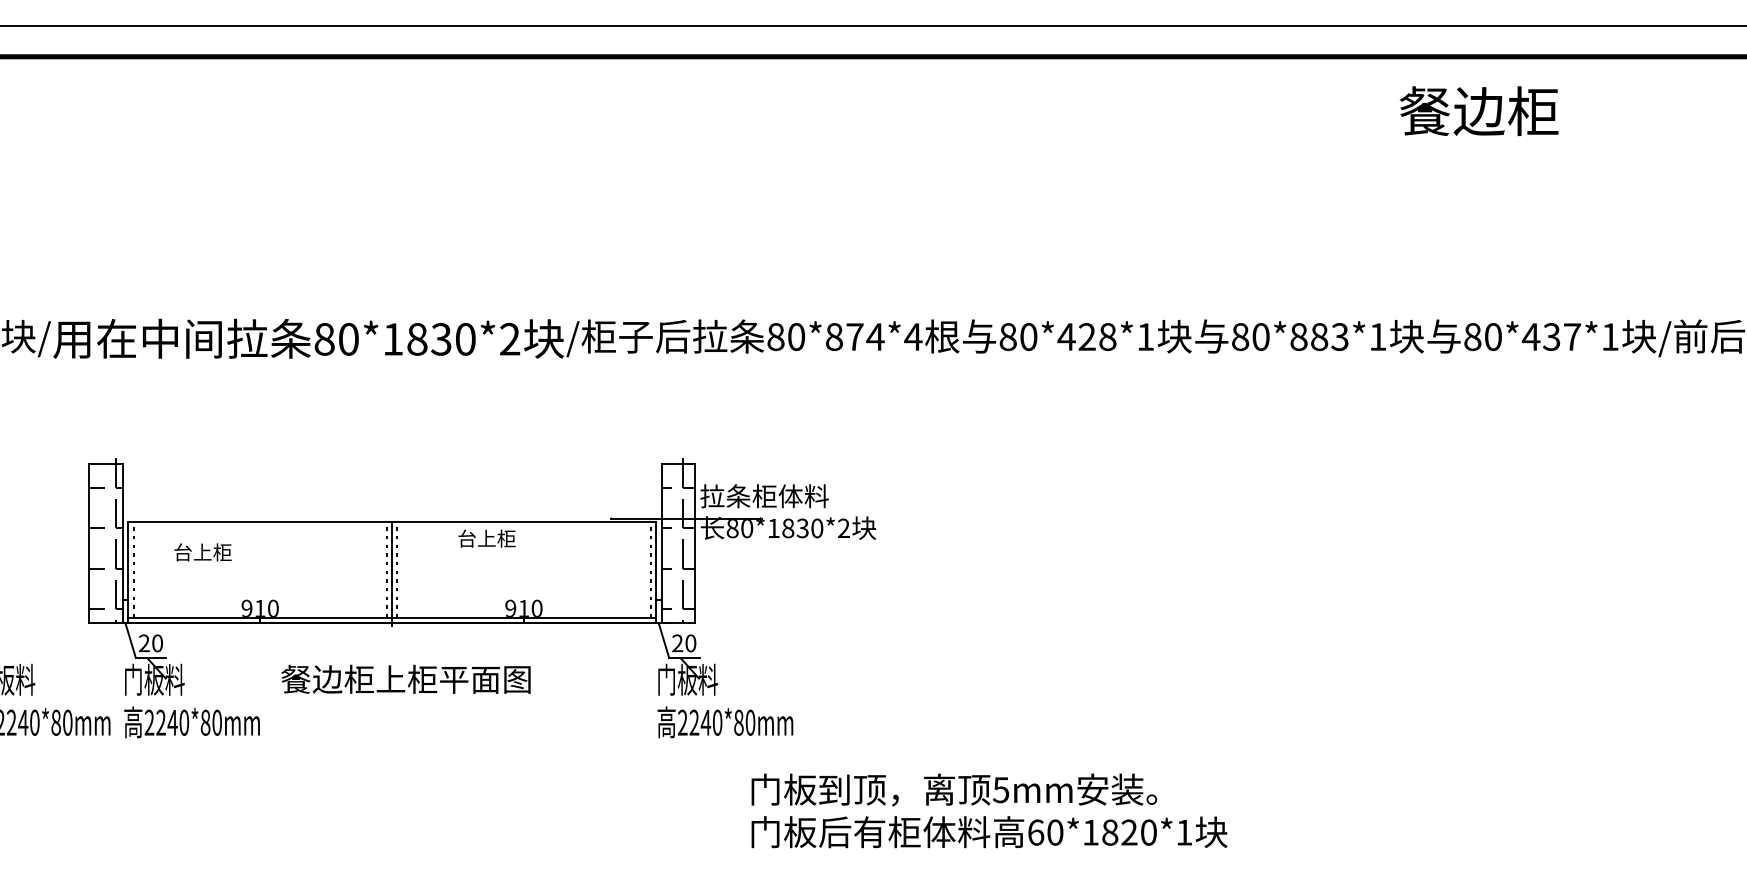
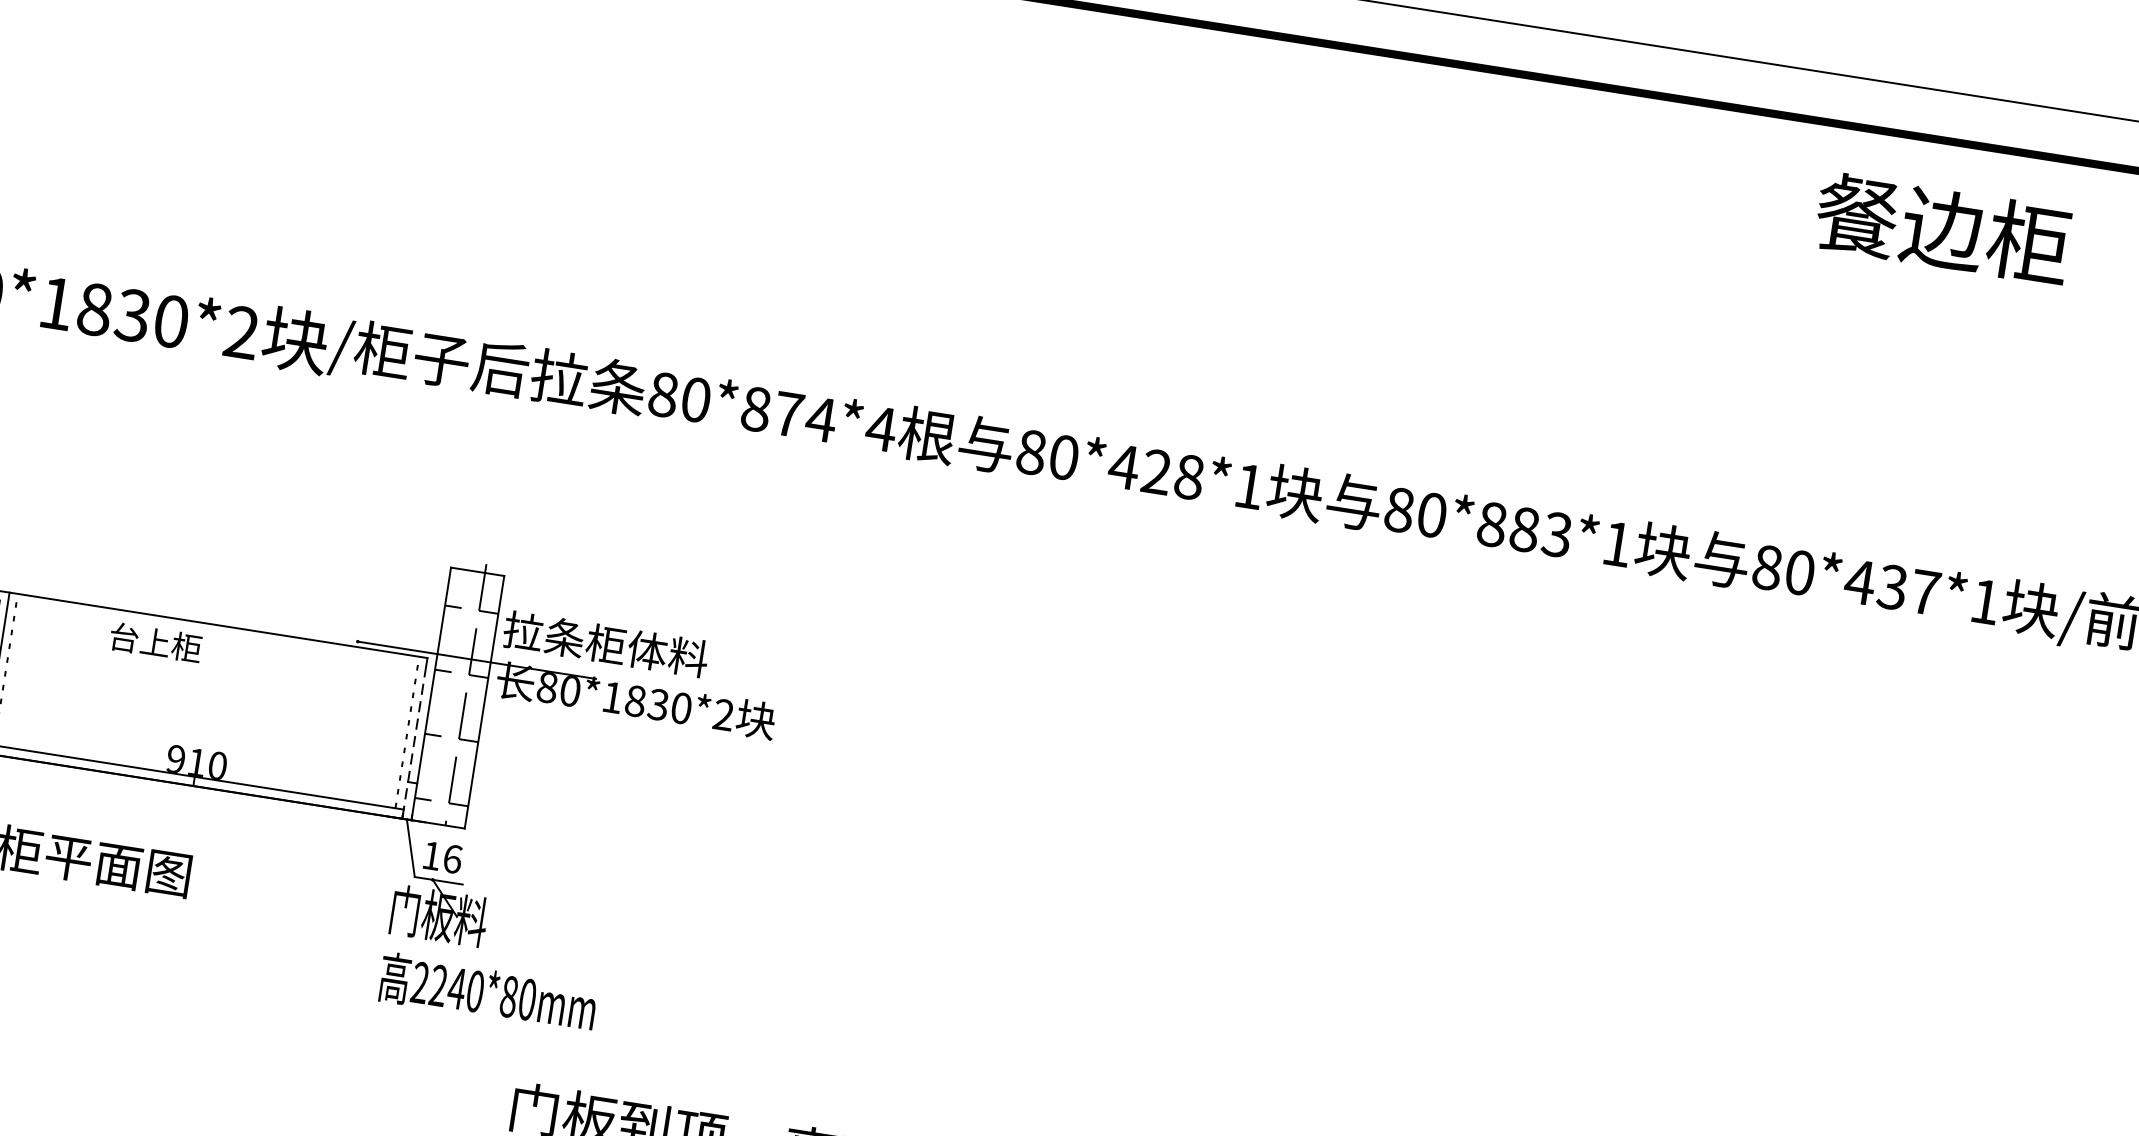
text: (1478, 110) -> (1942, 227), moved
line: (655, 575) -> (413, 742), solid -> dashed
text: (684, 643) -> (442, 857), 20 -> 16

